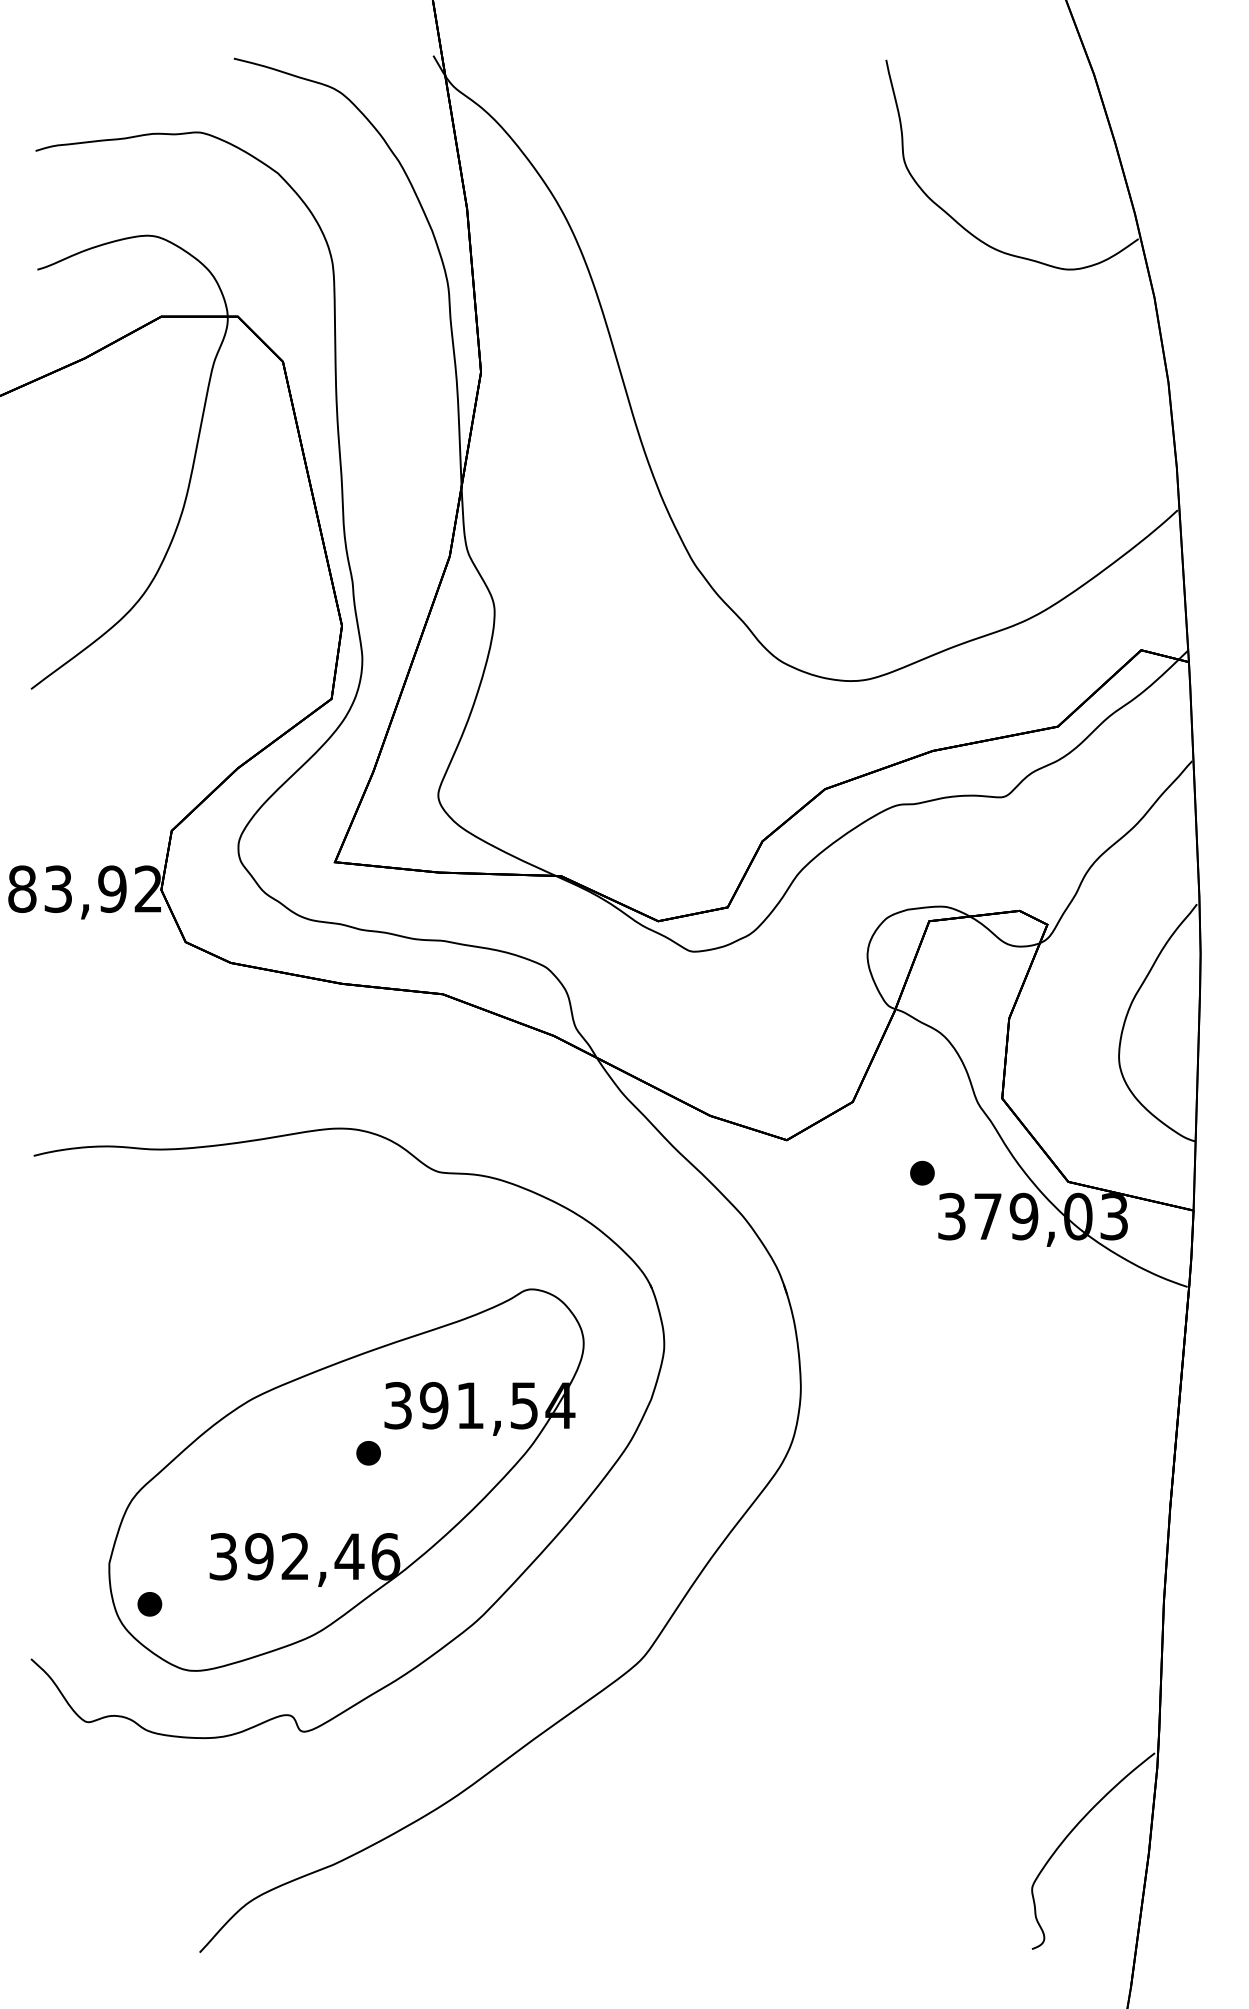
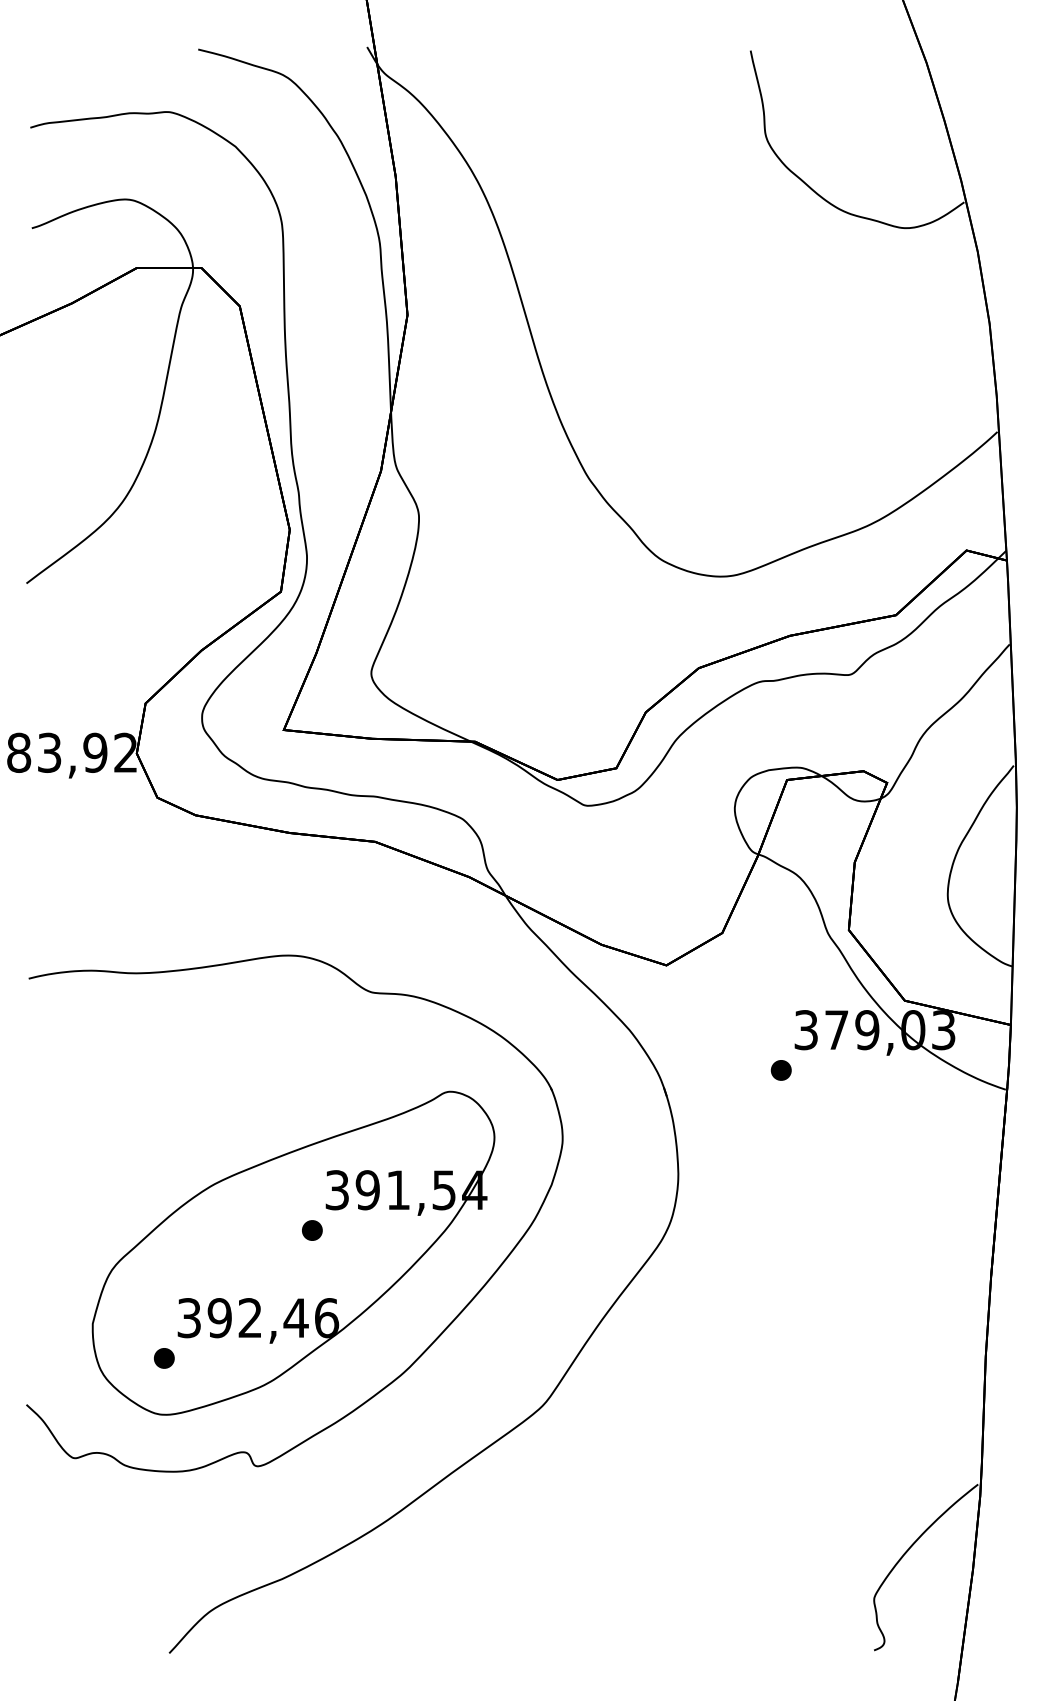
part: (922, 1172) -> (781, 1069), moved
part: (149, 1604) -> (164, 1358), moved

